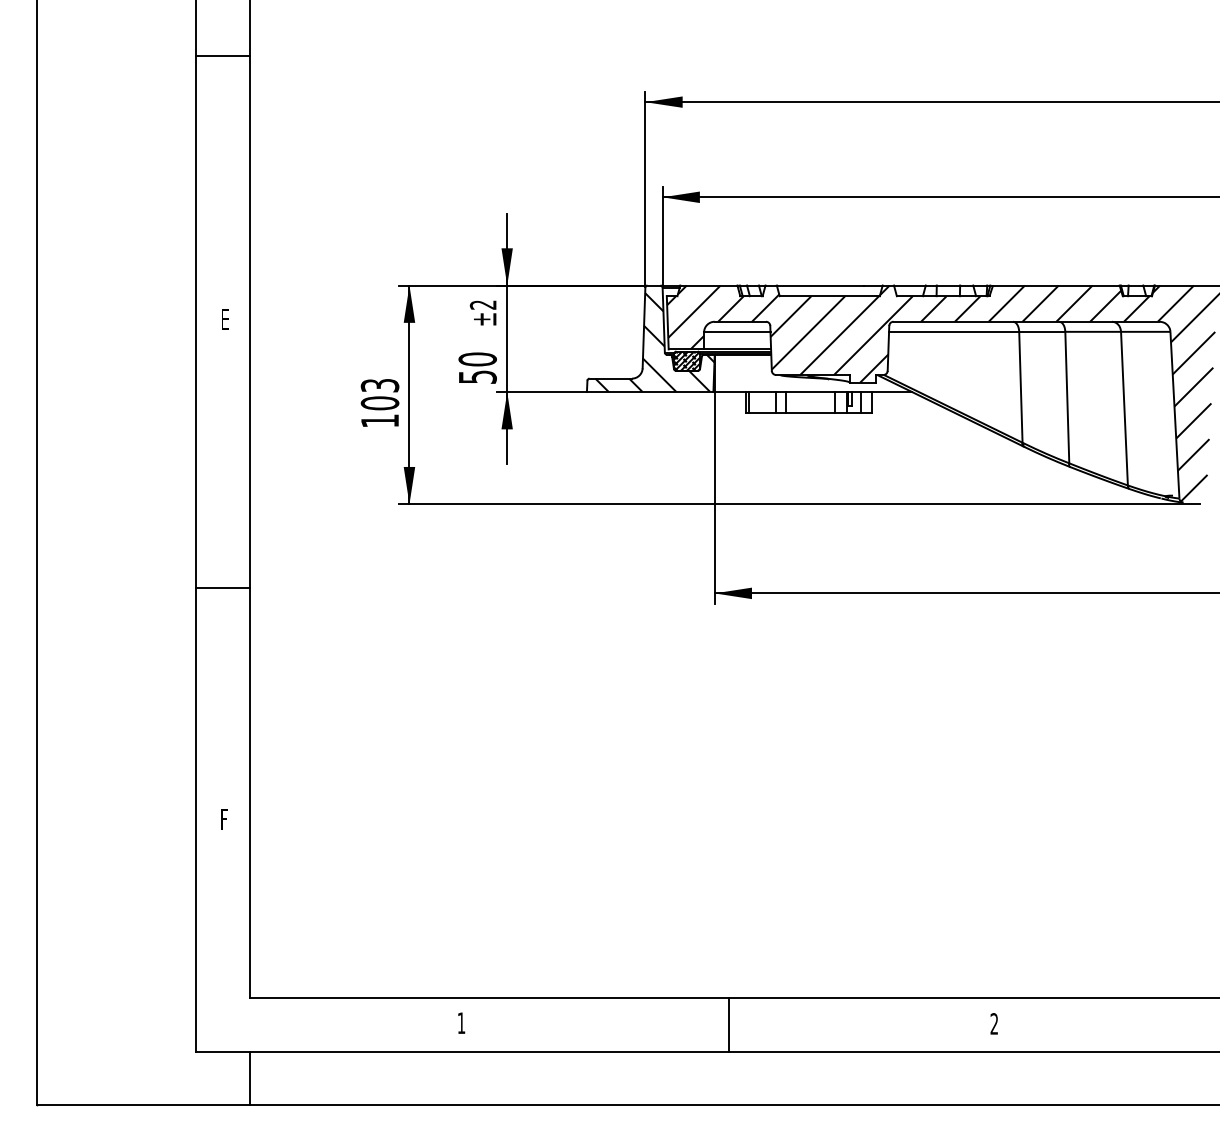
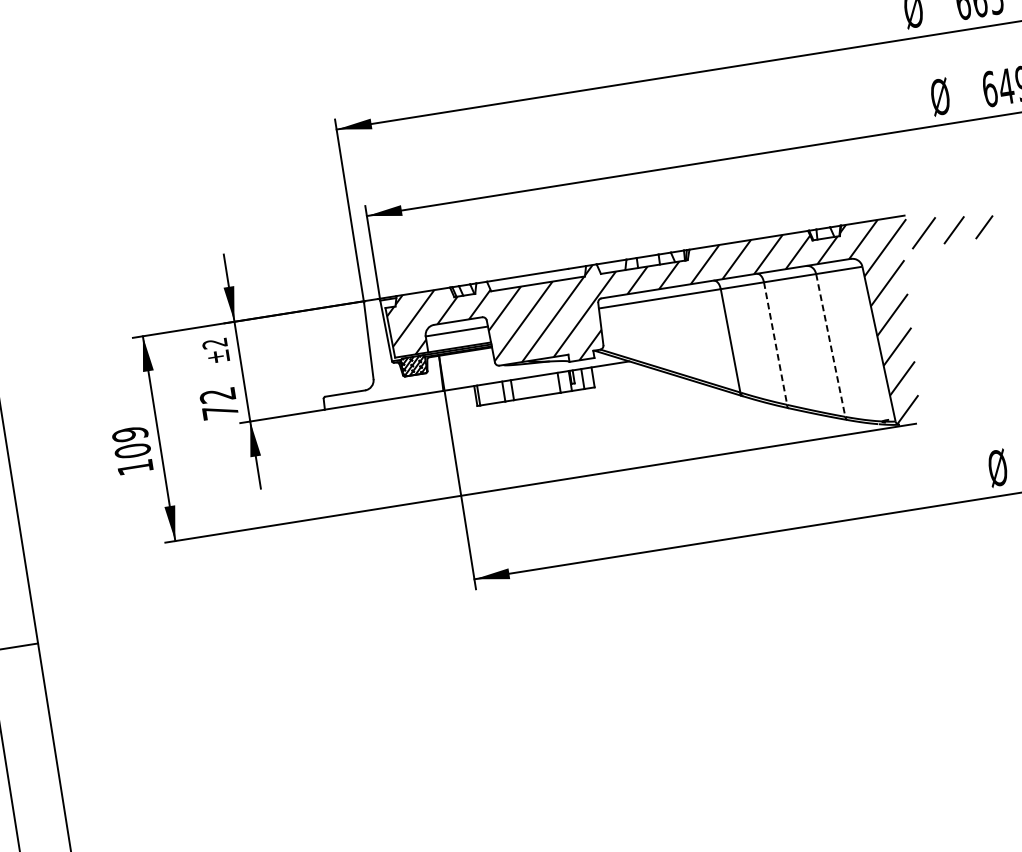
hatch: (654, 342) -> (380, 353), removed
text: (477, 367) -> (218, 402), 50 -> 72
text: (379, 385) -> (129, 434), 103 -> 109
line: (1067, 397) -> (775, 343), solid -> dashed
line: (1124, 408) -> (830, 345), solid -> dashed

